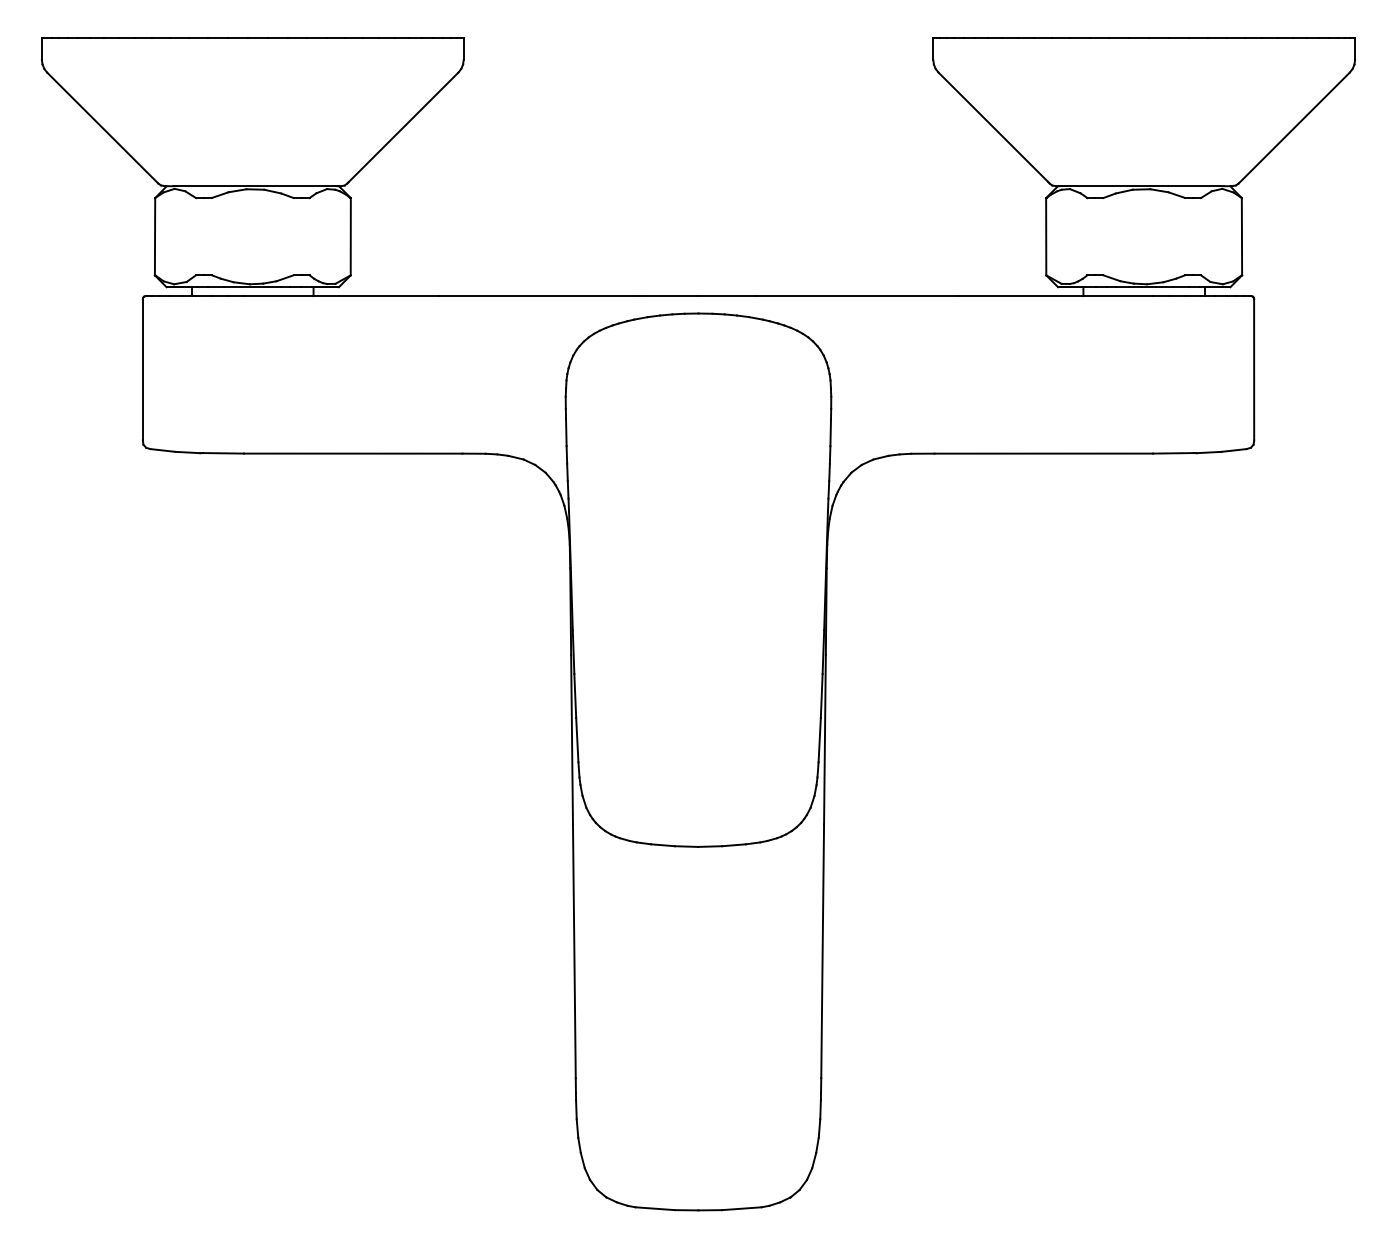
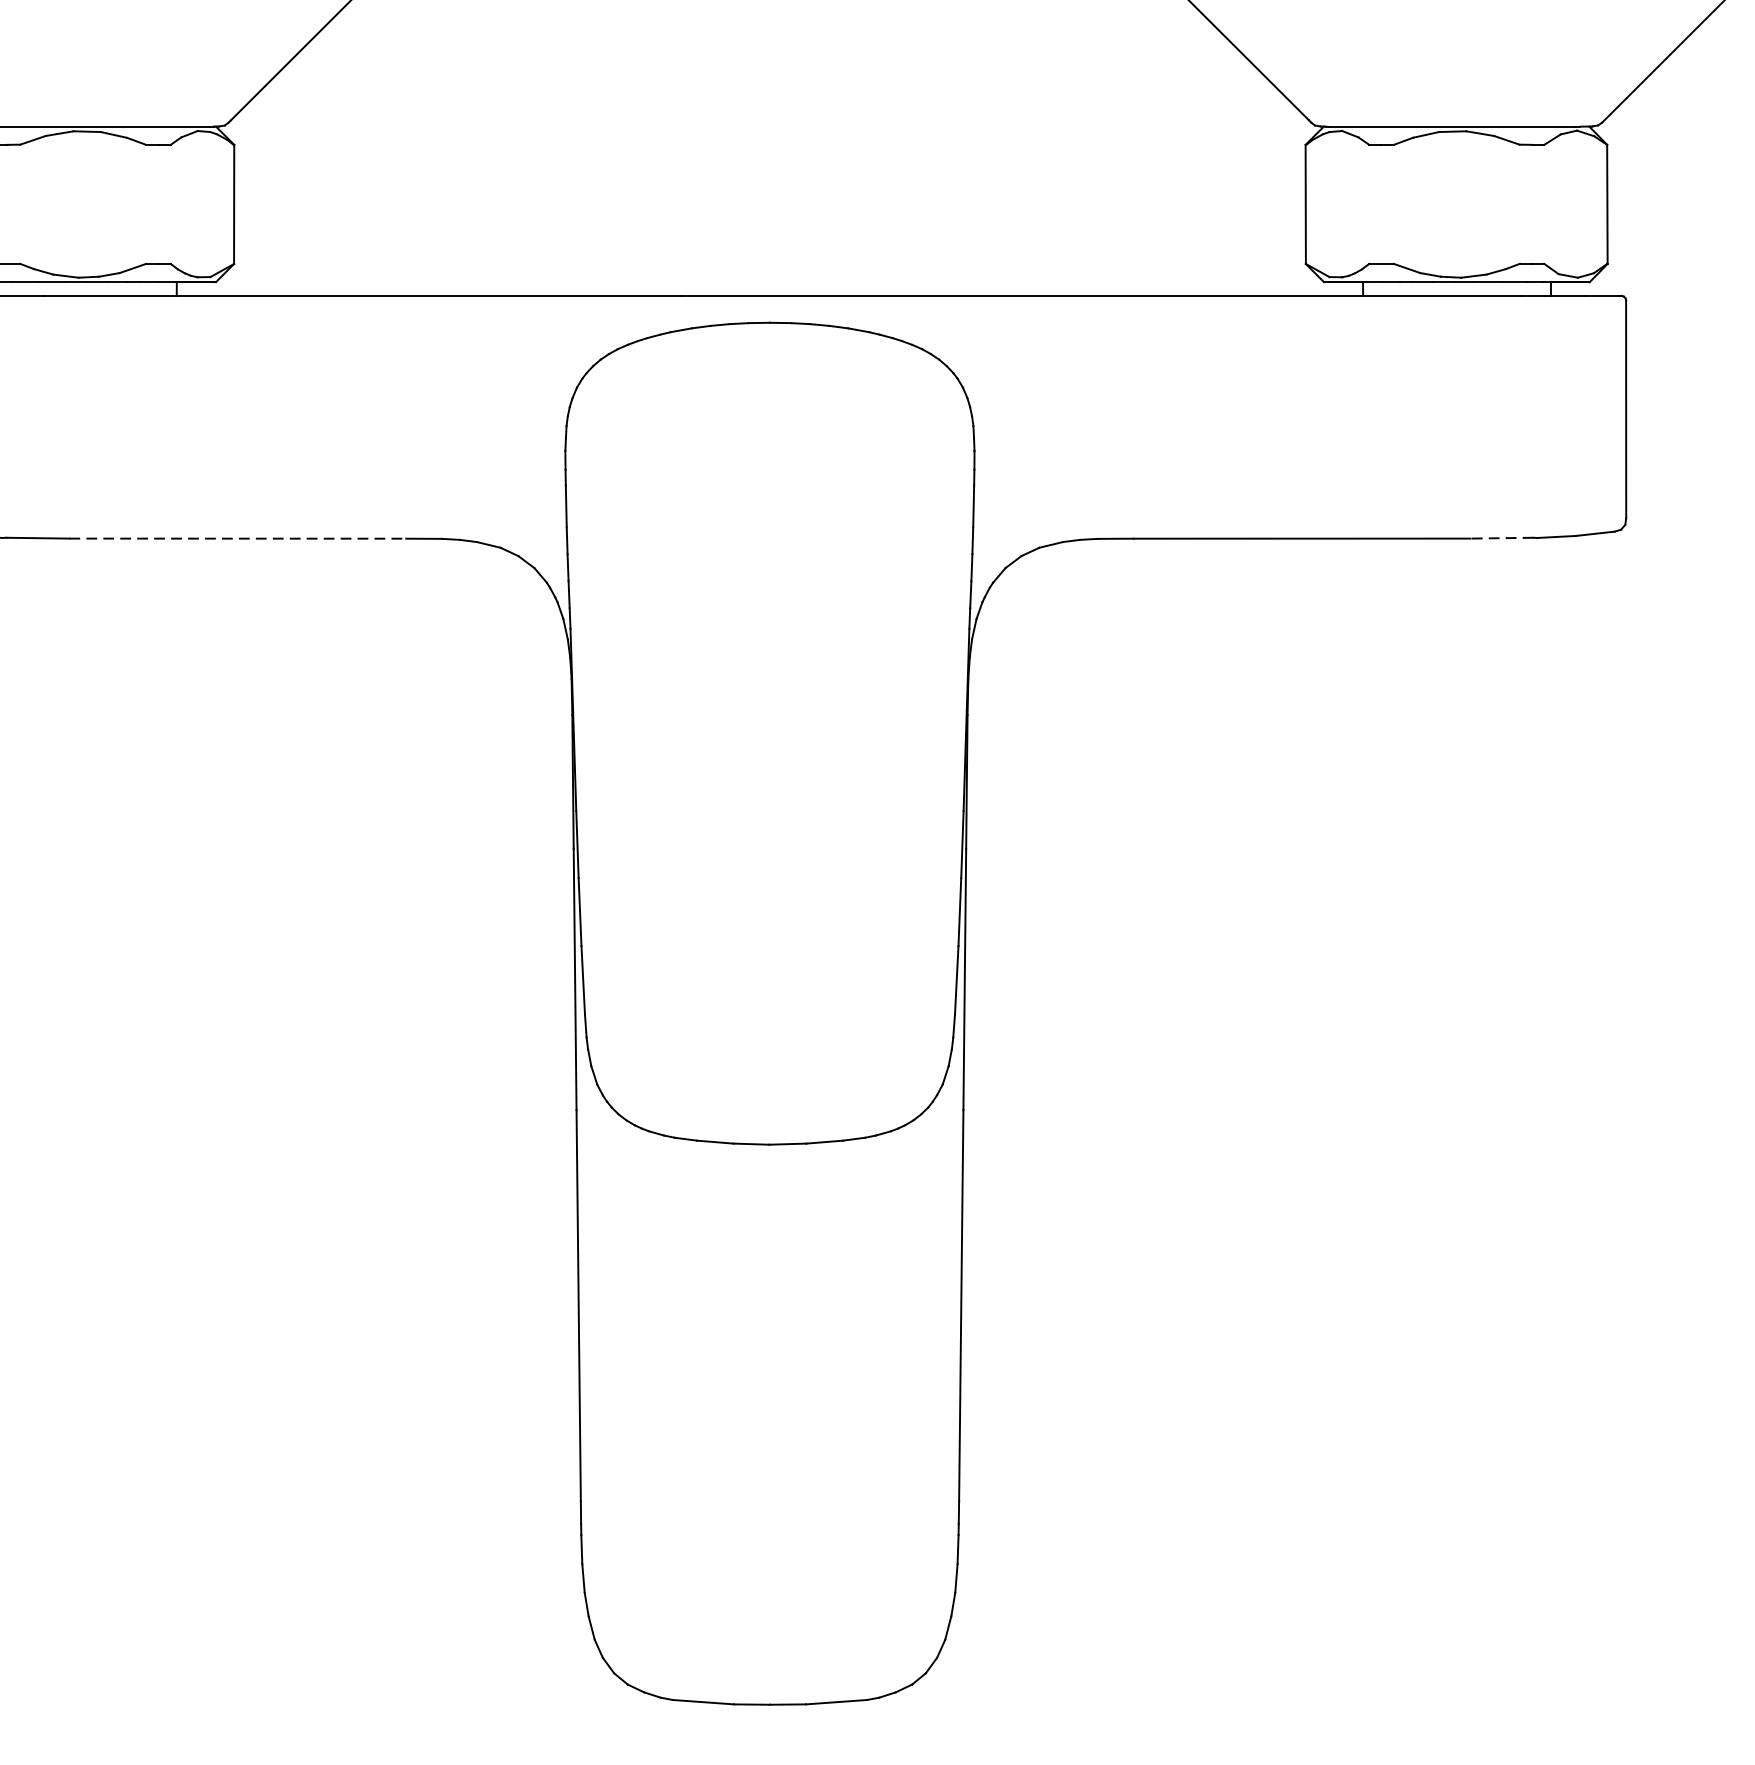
line: (353, 453) -> (238, 538), solid -> dashed
line: (1173, 453) -> (1501, 538), solid -> dashed

